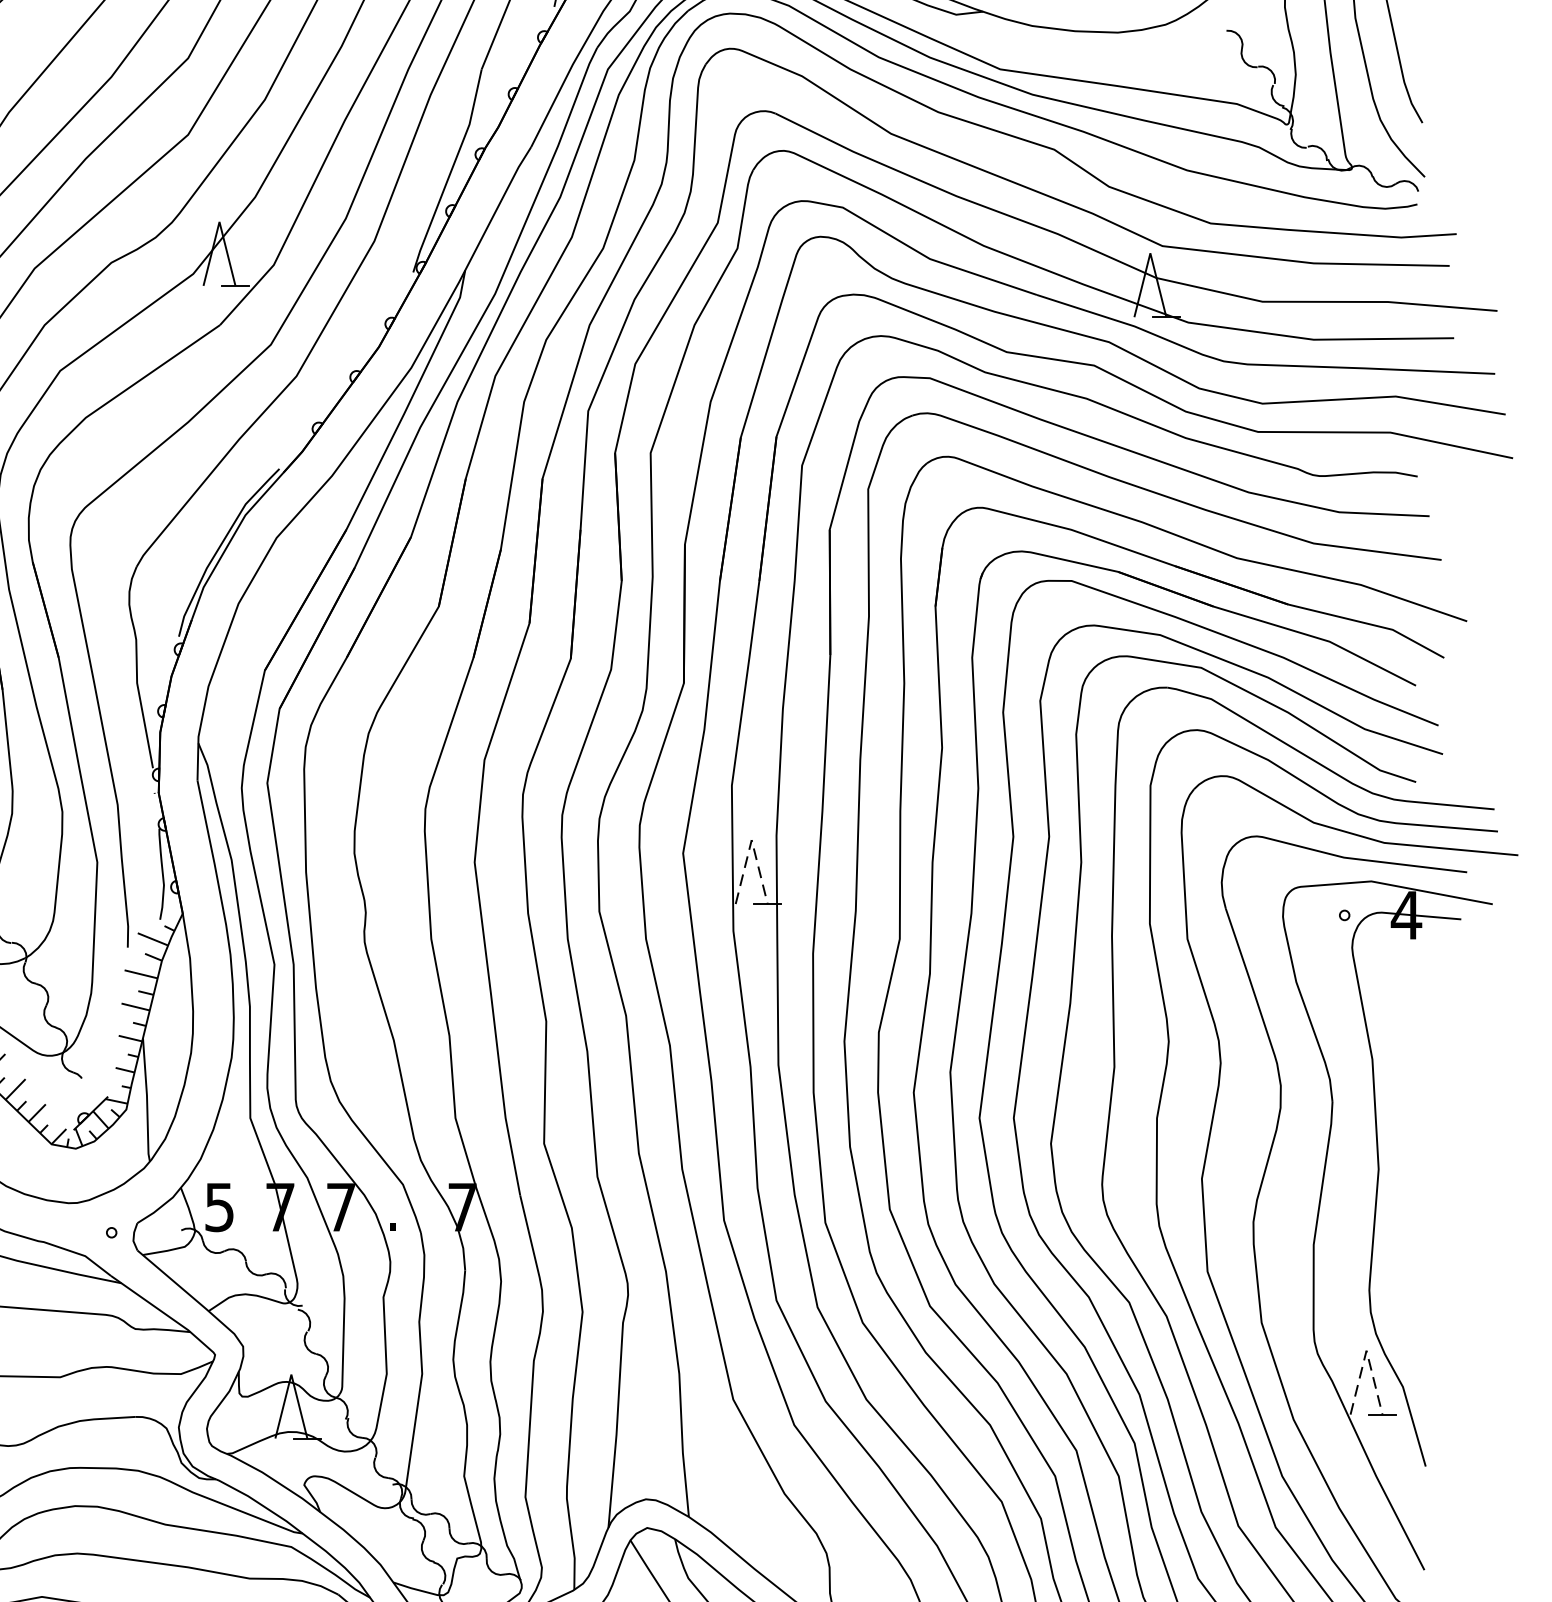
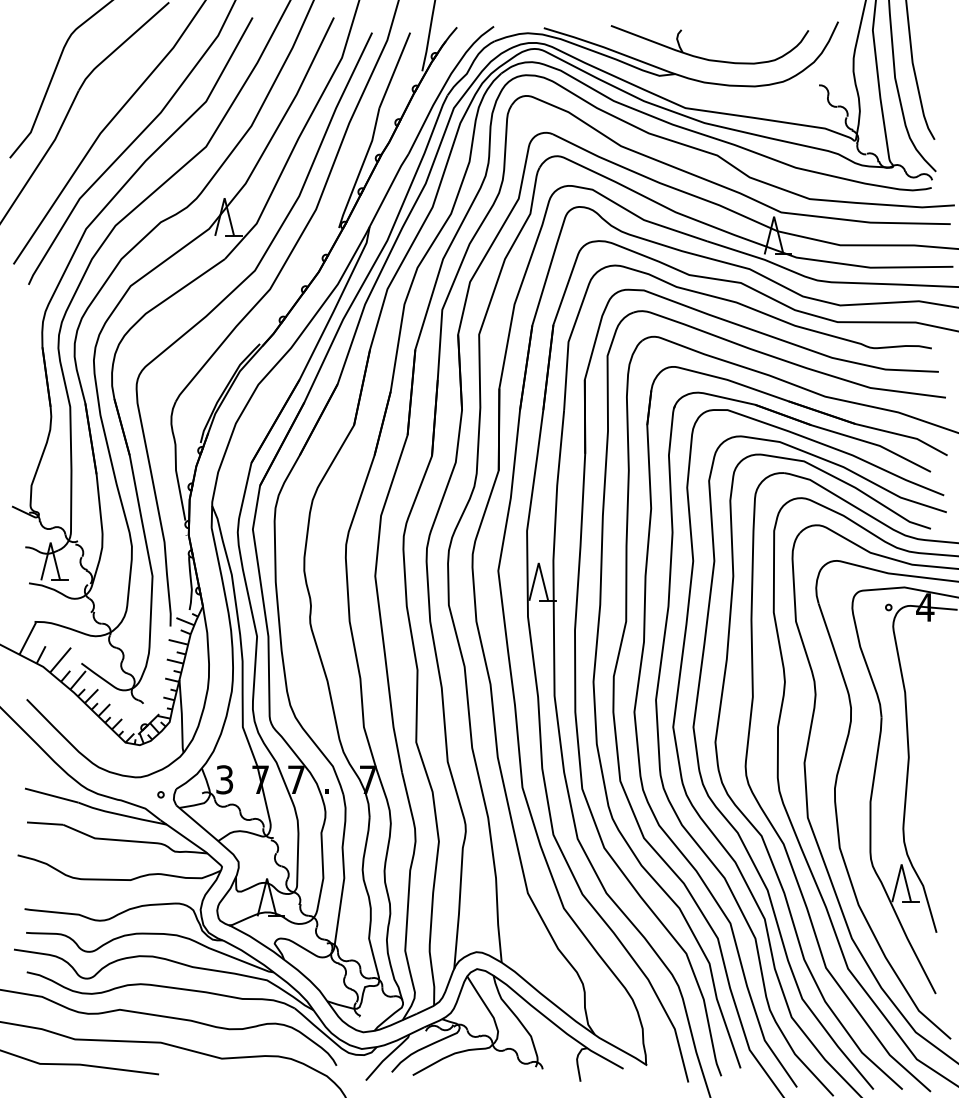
line: (751, 840) -> (538, 563), dashed -> solid
text: (220, 1206) -> (225, 779), 5 -> 3
line: (1366, 1350) -> (901, 864), dashed -> solid

